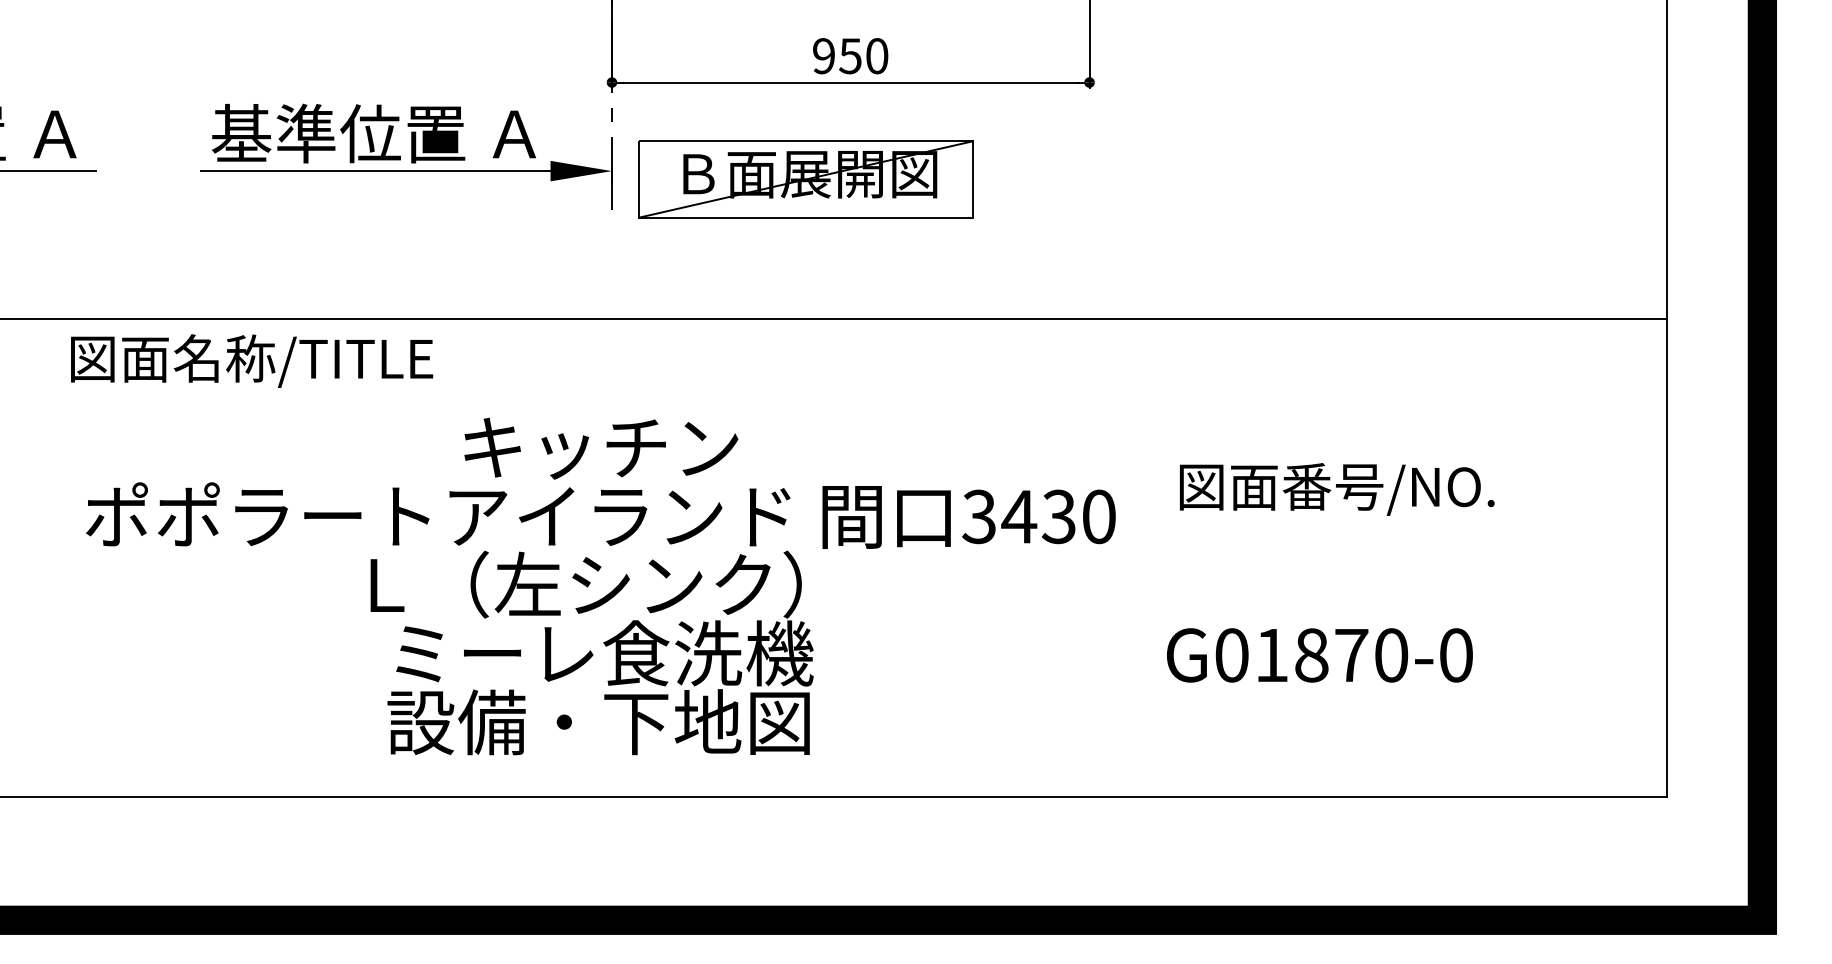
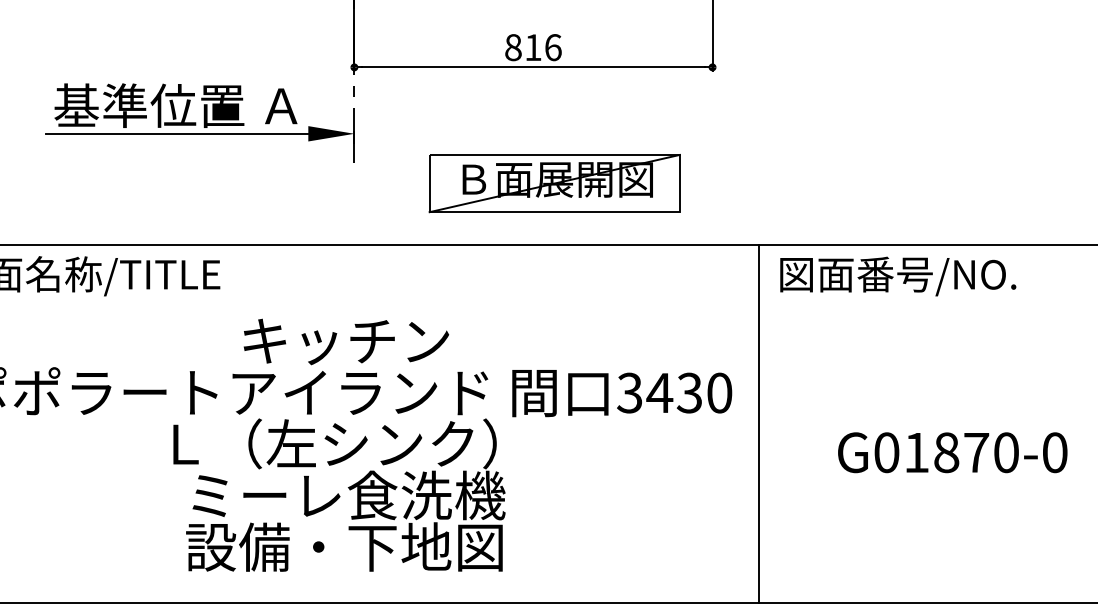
text: (850, 56) -> (533, 47), 950 -> 816
part: (805, 179) -> (554, 183), moved
text: (1337, 489) -> (898, 276), moved
line: (1151, 558) -> (758, 424), added
text: (1319, 655) -> (952, 452), moved

